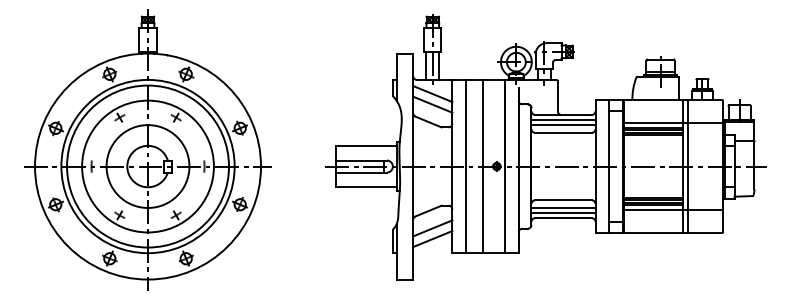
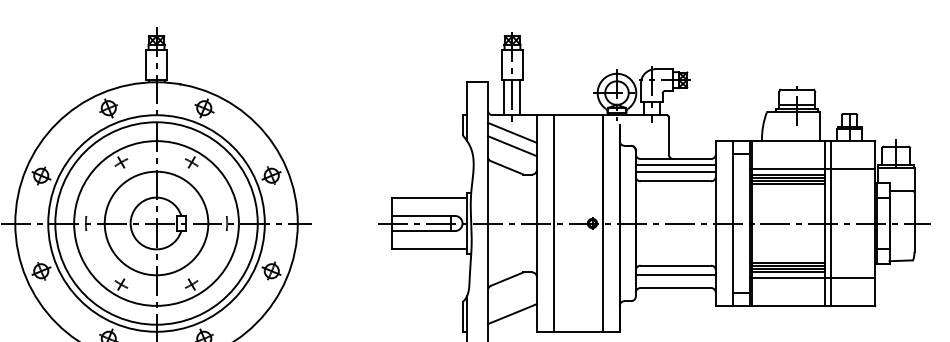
line: (482, 166) -> (574, 223), removed
line: (563, 213) -> (675, 282), removed
line: (432, 228) -> (512, 300), removed

